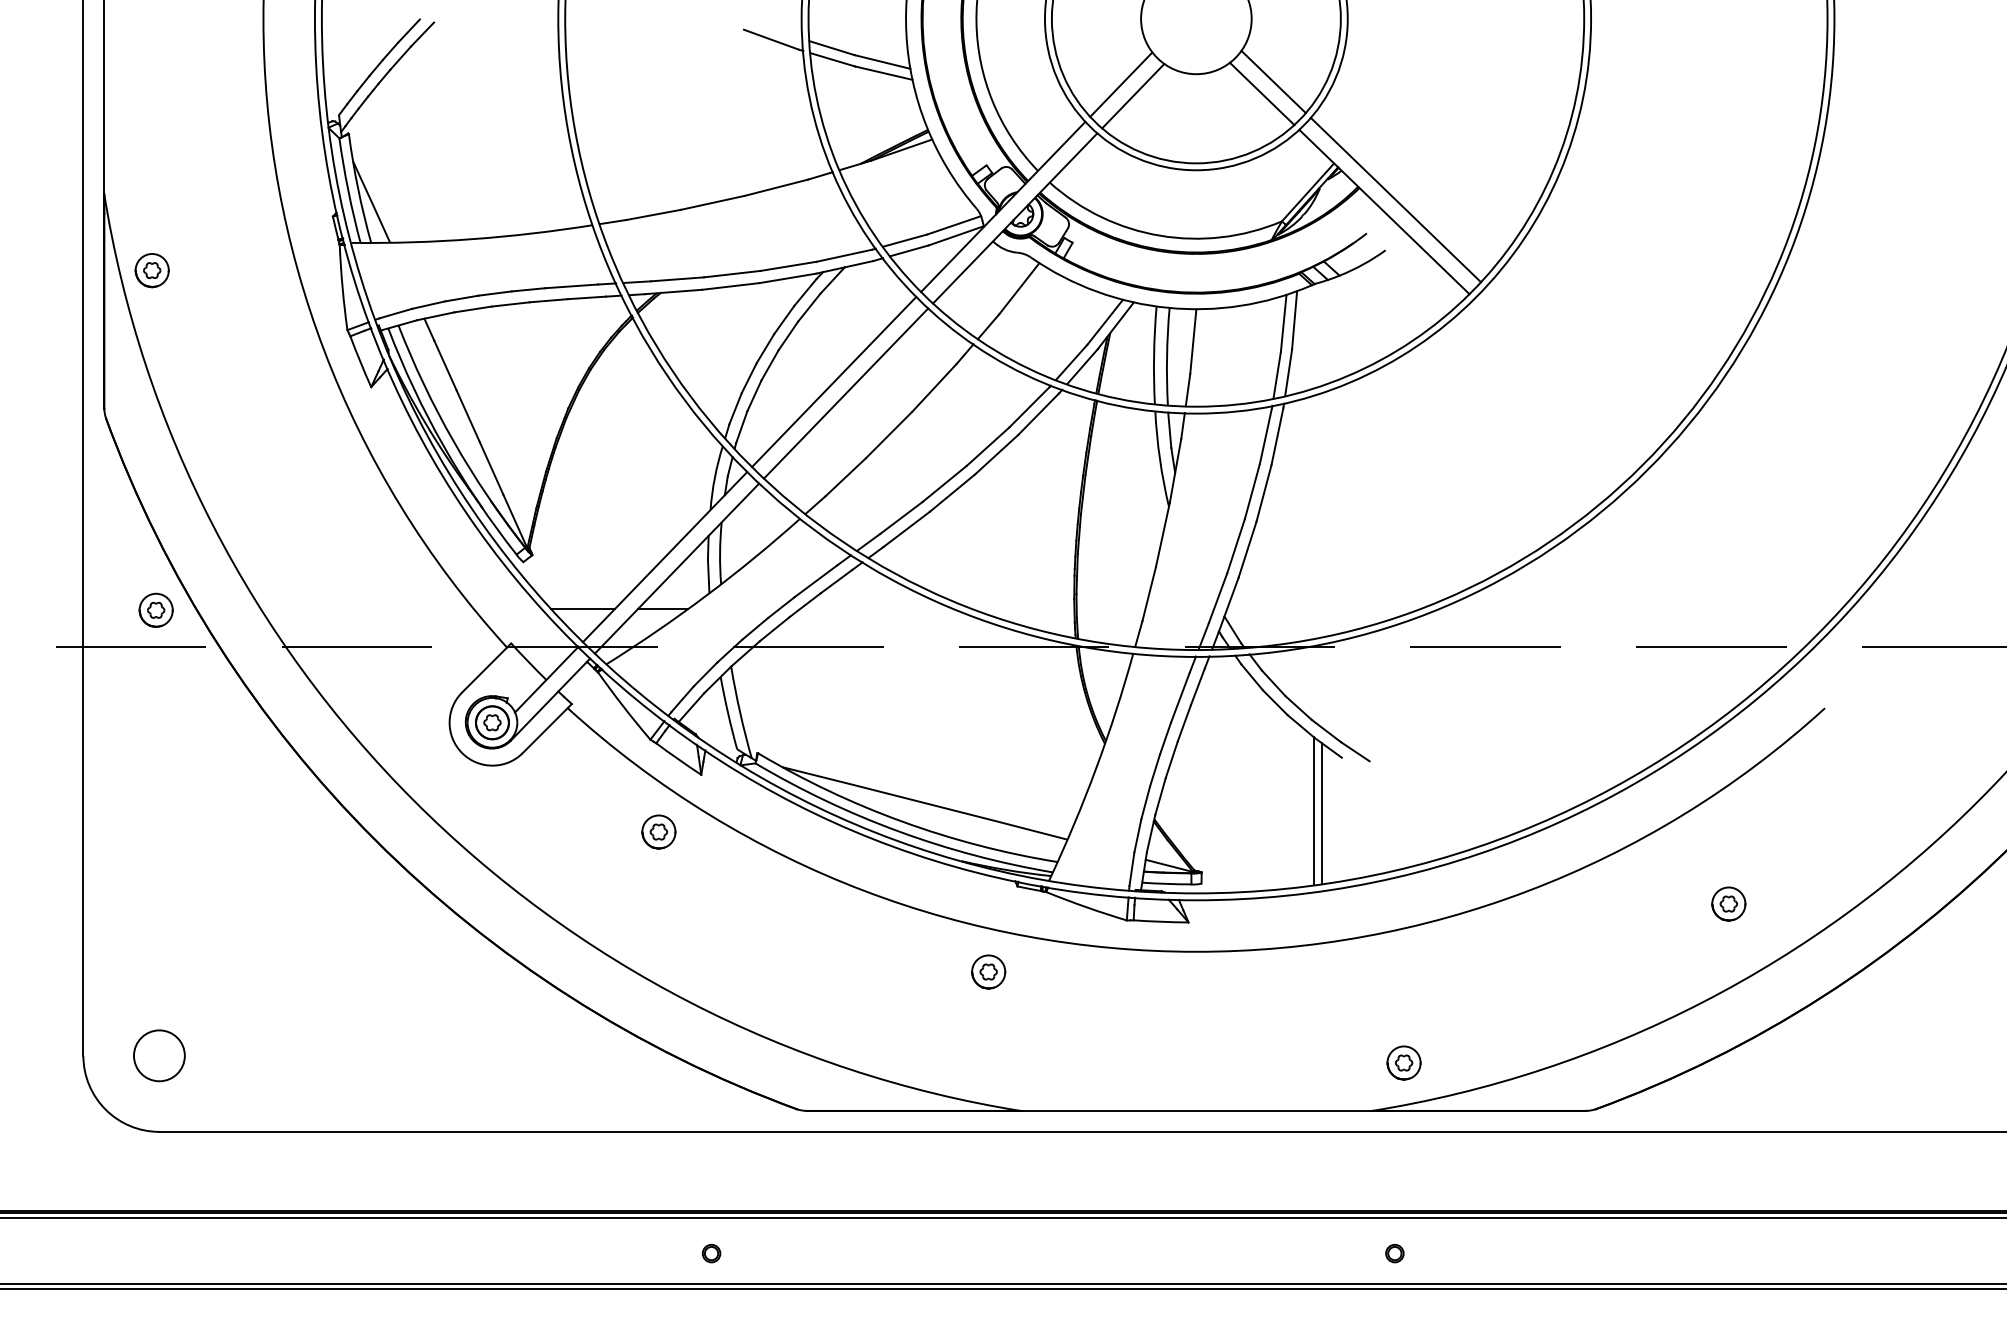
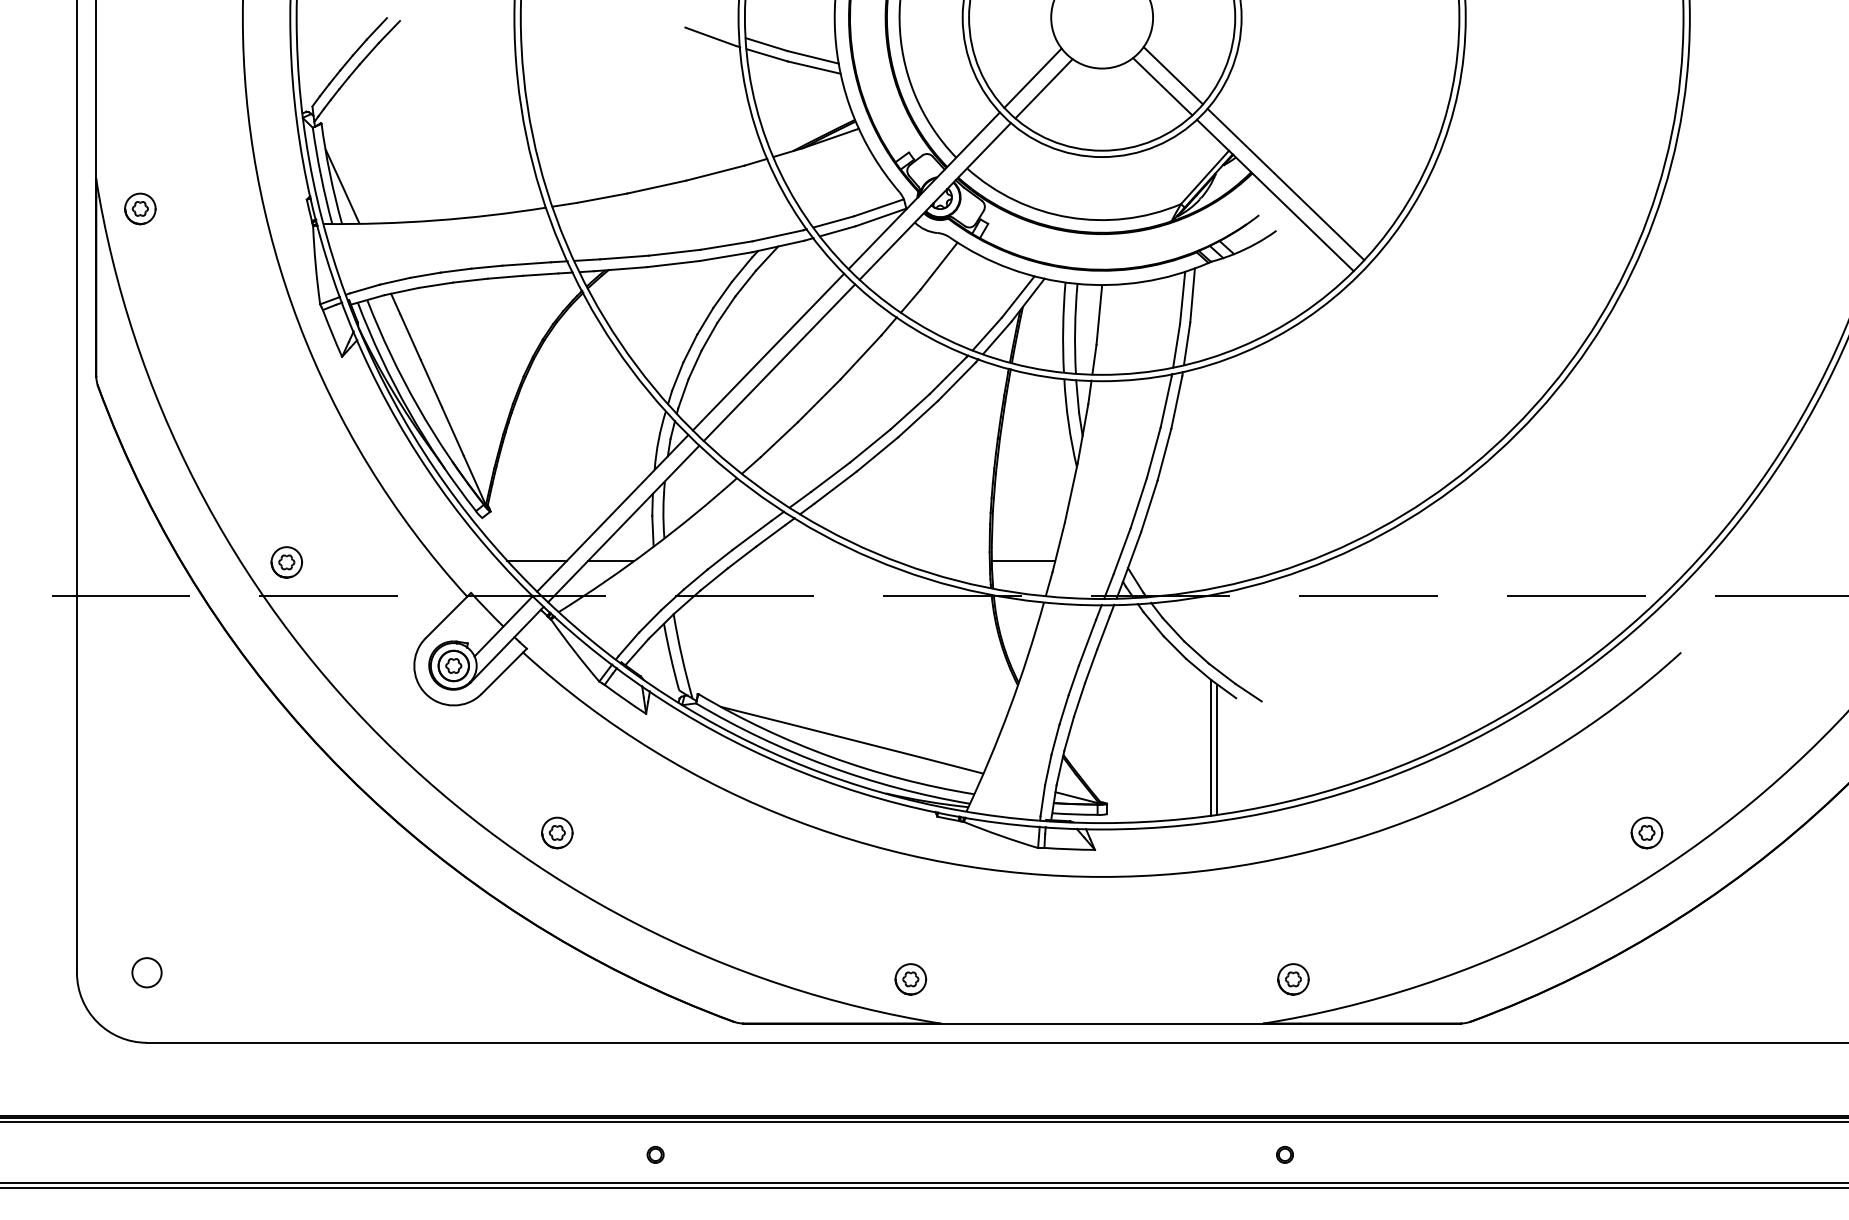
part: (151, 270) -> (139, 208), moved
line: (1110, 608) -> (1023, 560), added
part: (155, 609) -> (286, 561), moved
part: (658, 831) -> (556, 832), moved
part: (1728, 903) -> (1646, 832), moved
part: (988, 971) -> (910, 978), moved
circle: (159, 1055) -> (147, 972), size x0.62

